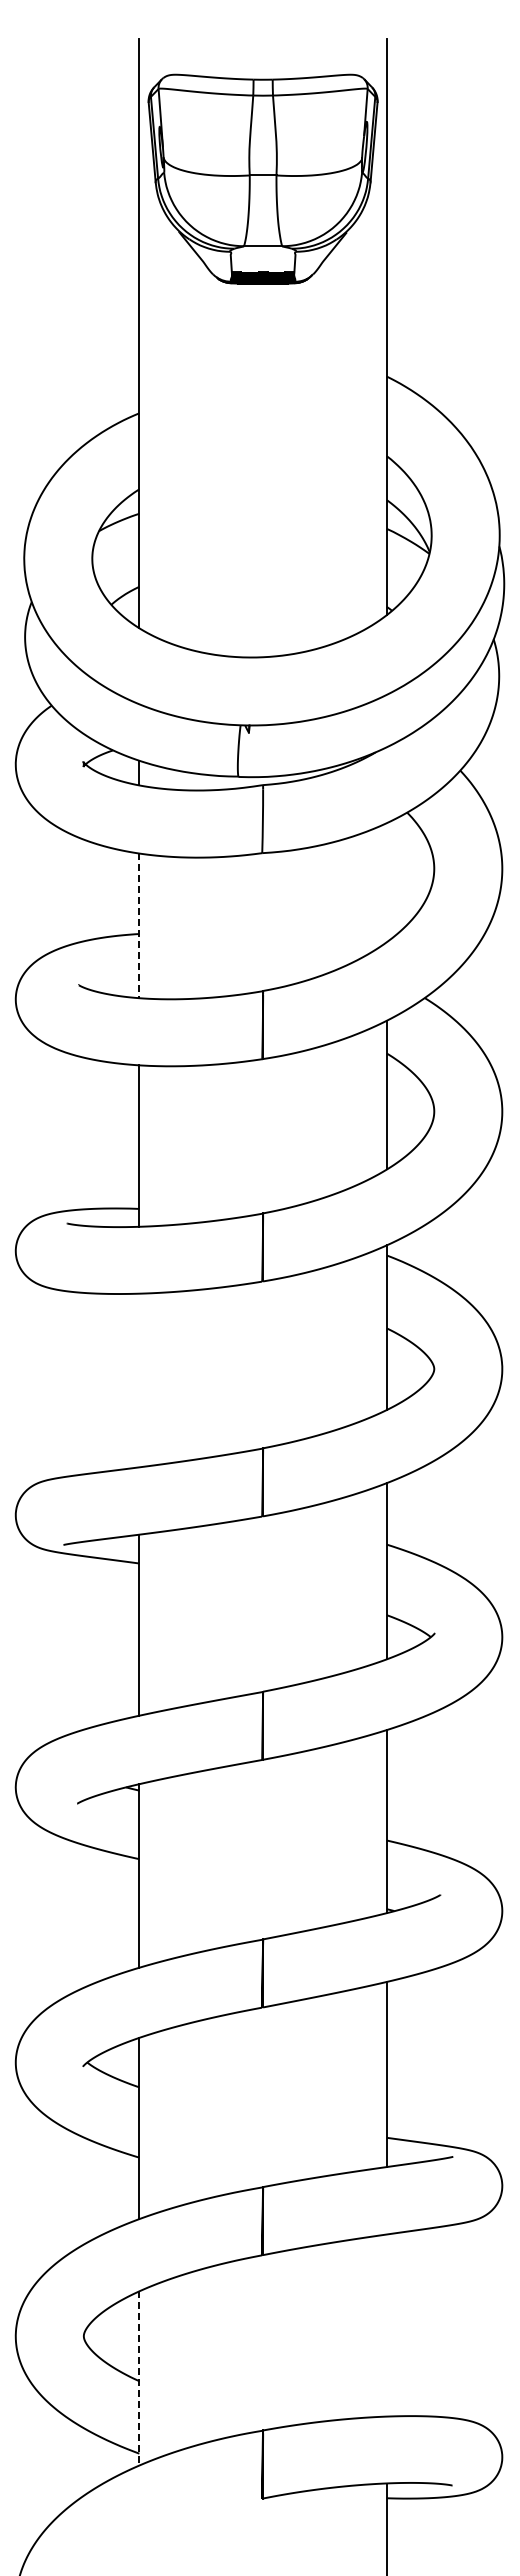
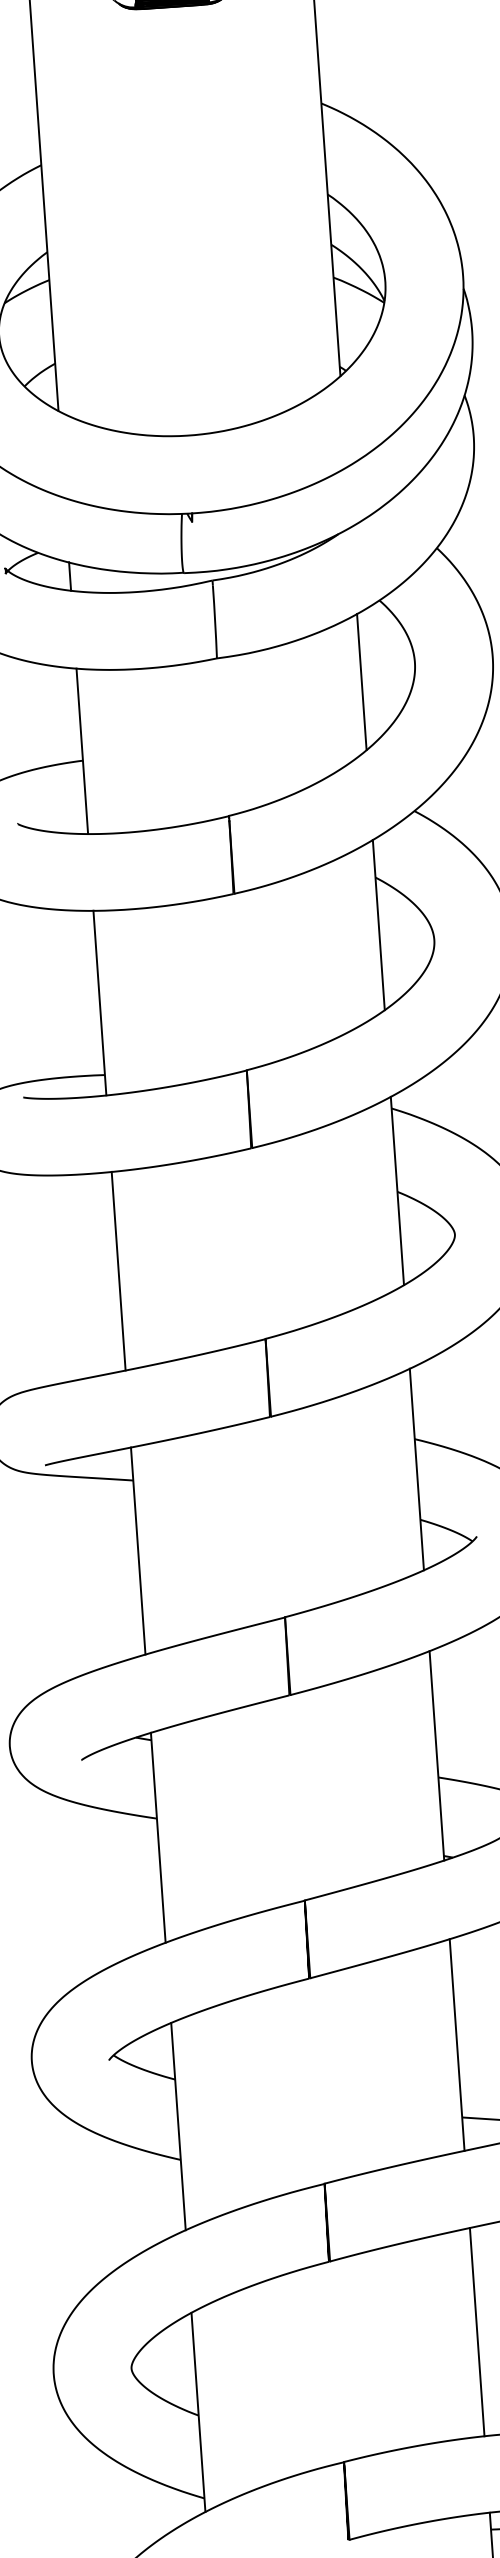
line: (386, 882) -> (361, 682), added
line: (139, 926) -> (82, 752), dashed -> solid
line: (139, 1380) -> (118, 1271), added
line: (386, 2325) -> (476, 2332), added
line: (139, 2378) -> (198, 2412), dashed -> solid

